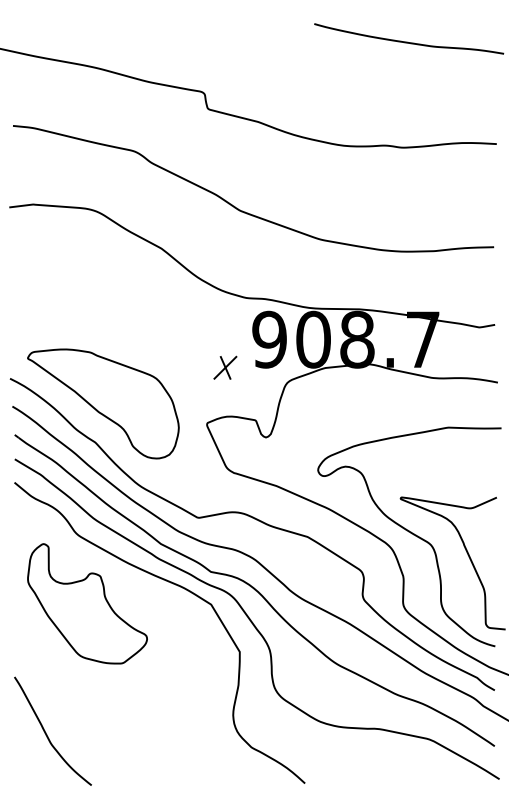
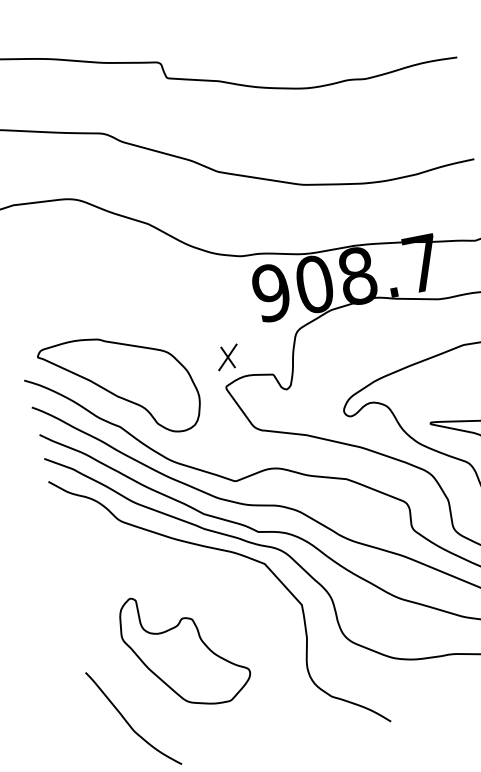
part: (225, 367) -> (227, 357), moved
part: (87, 603) -> (184, 648), moved

